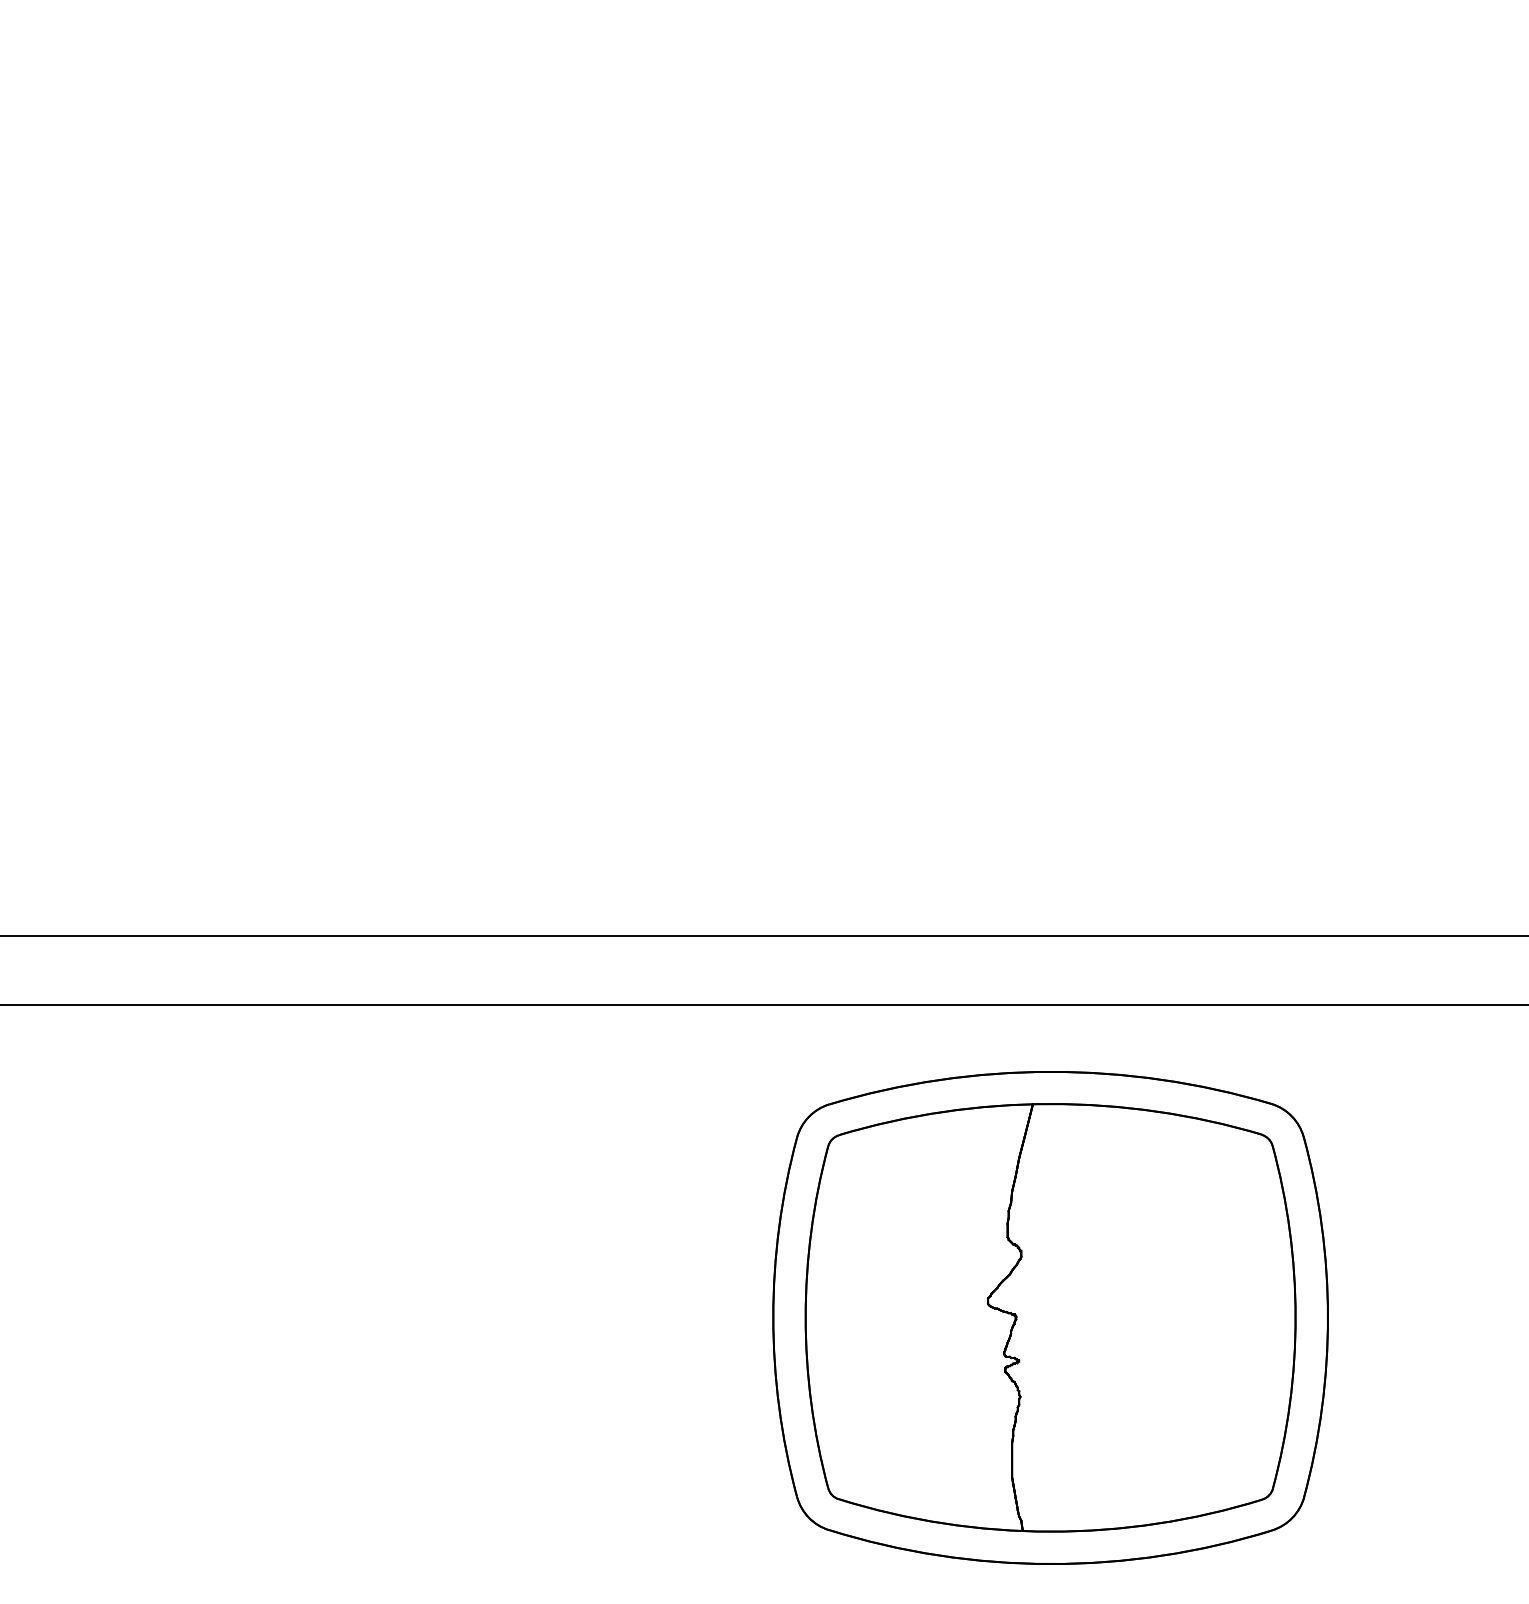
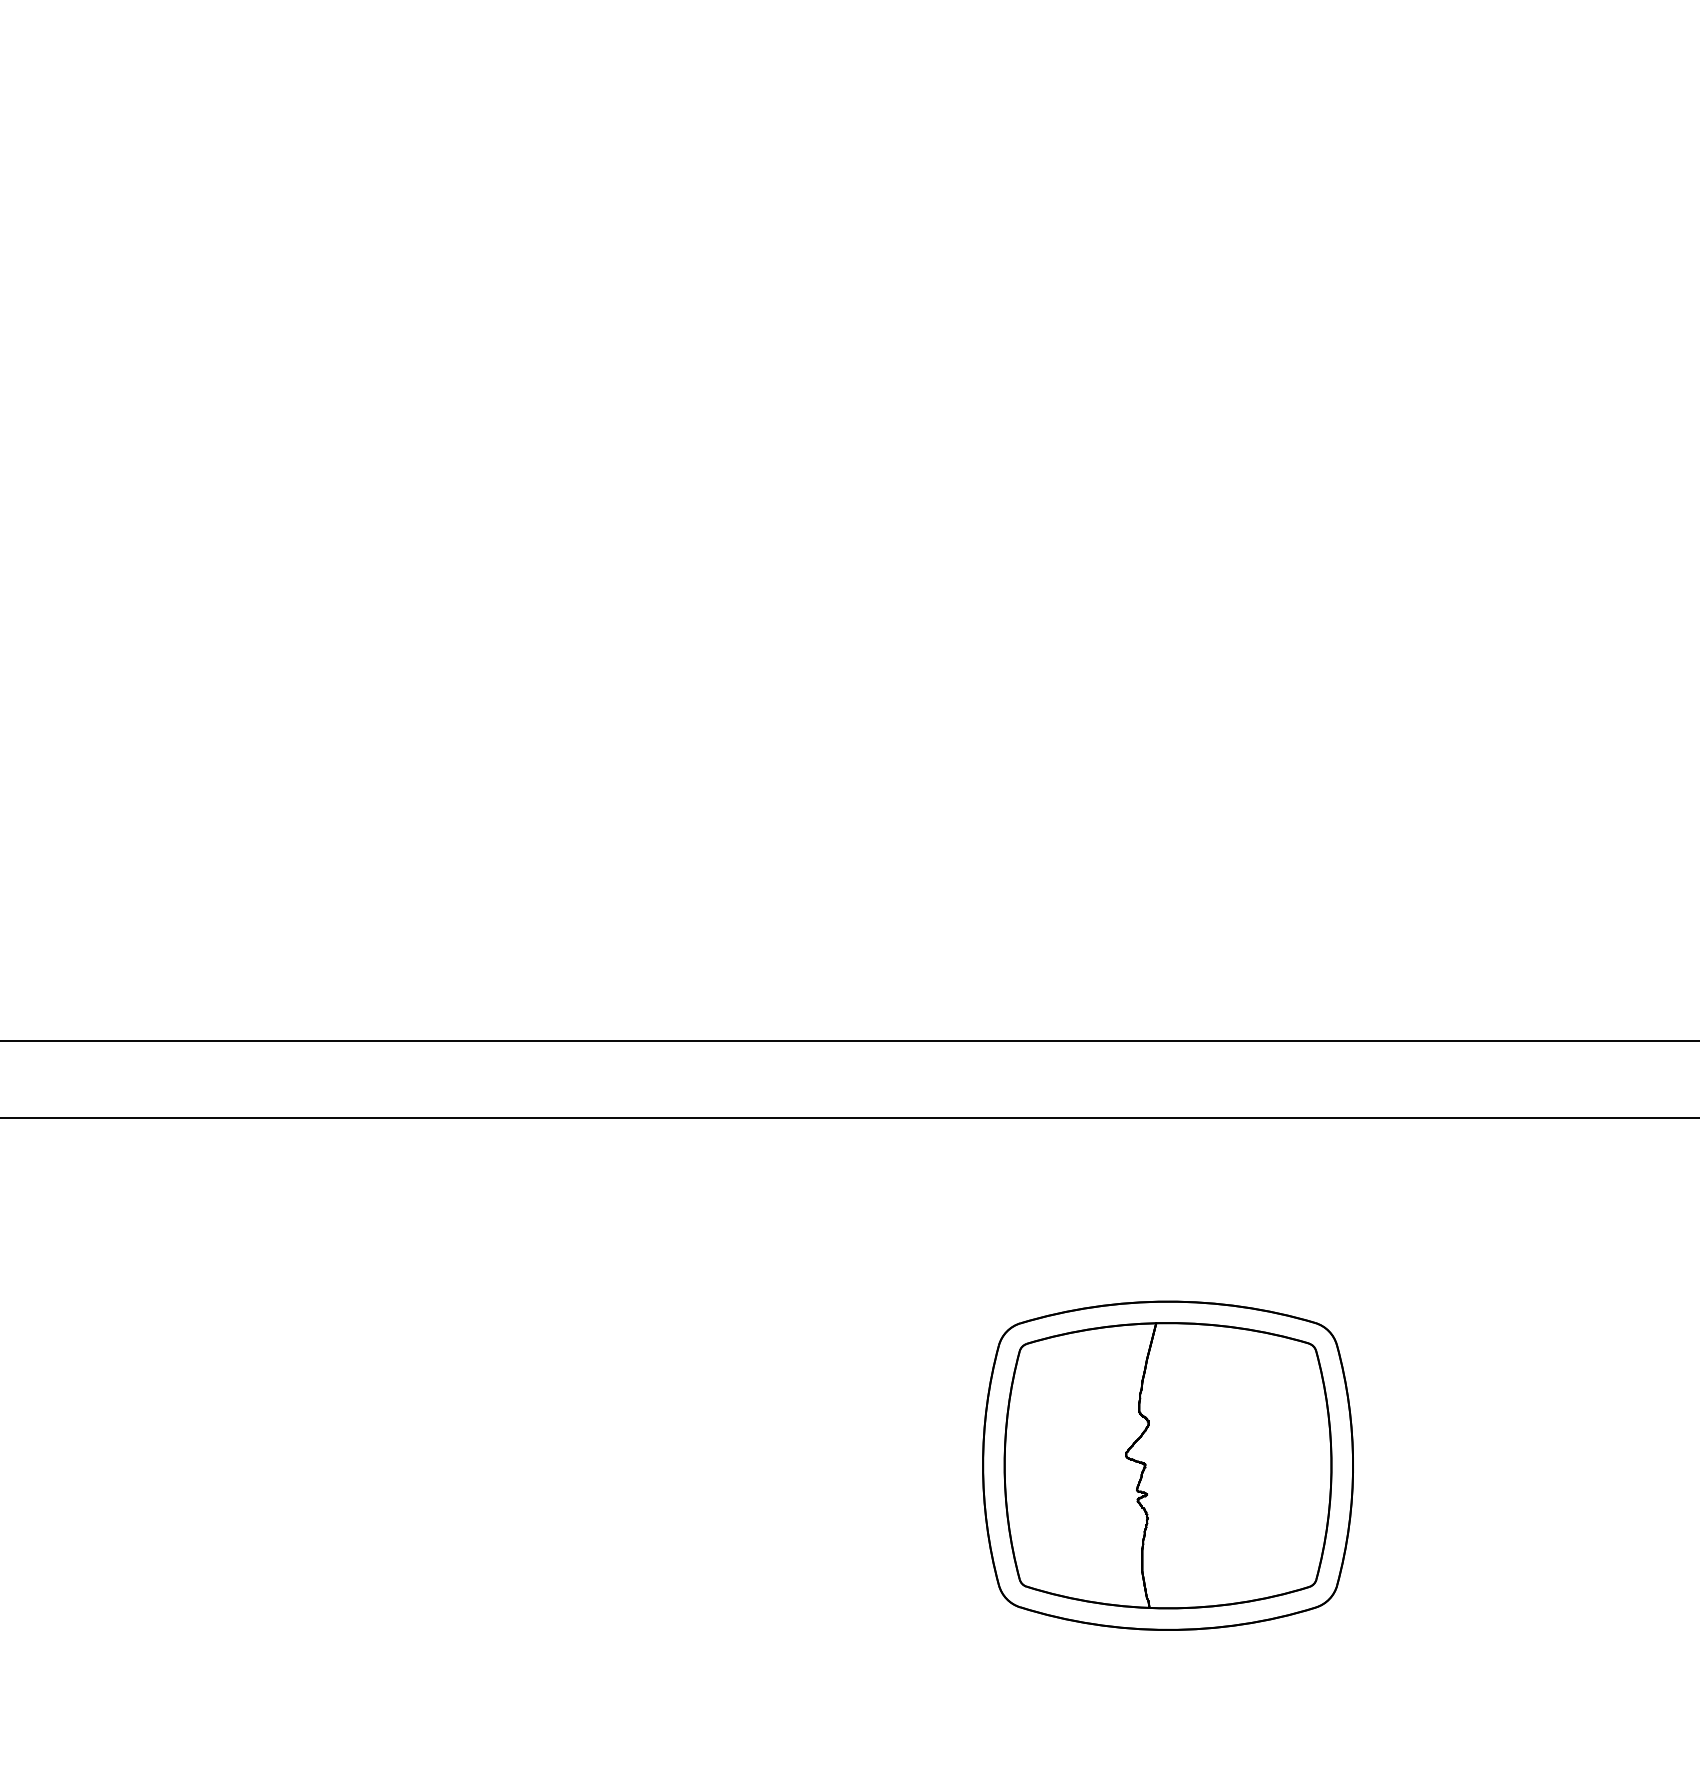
part: (1050, 1317) -> (1167, 1465), size x0.6

